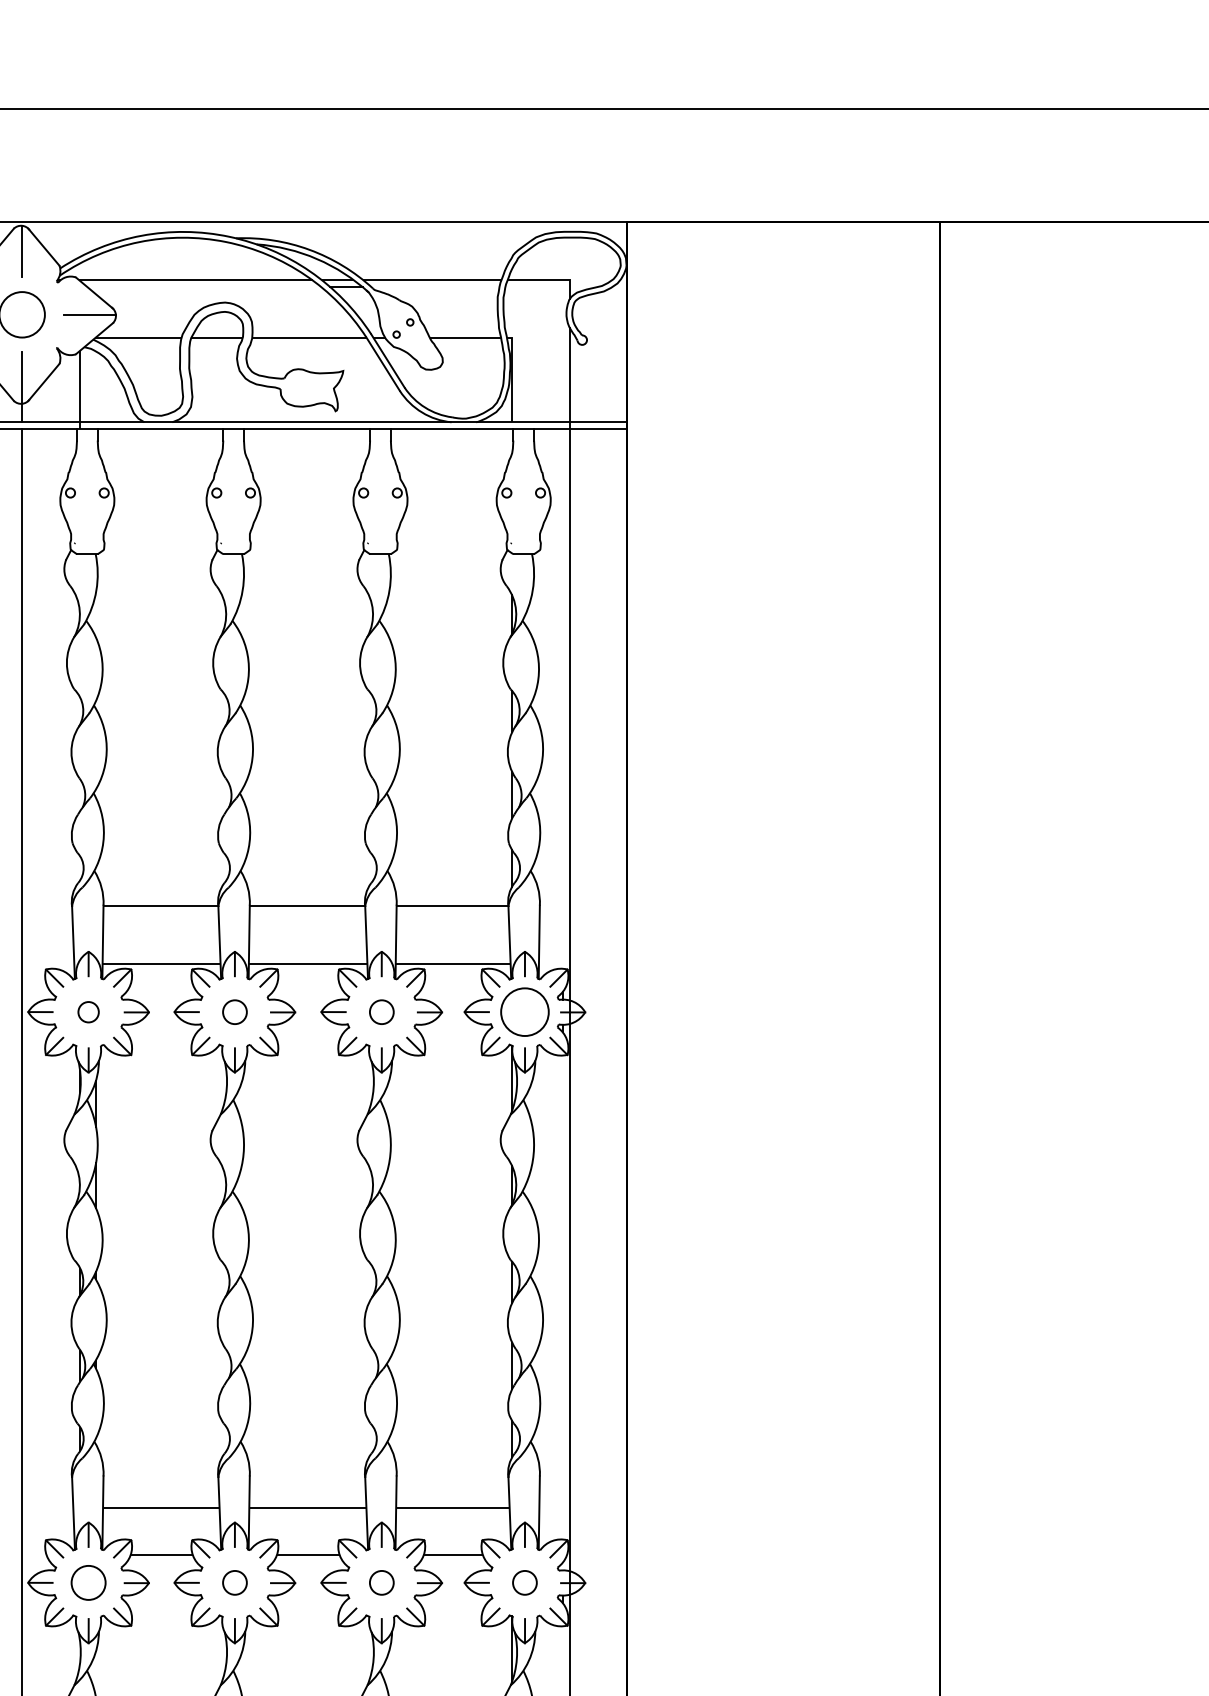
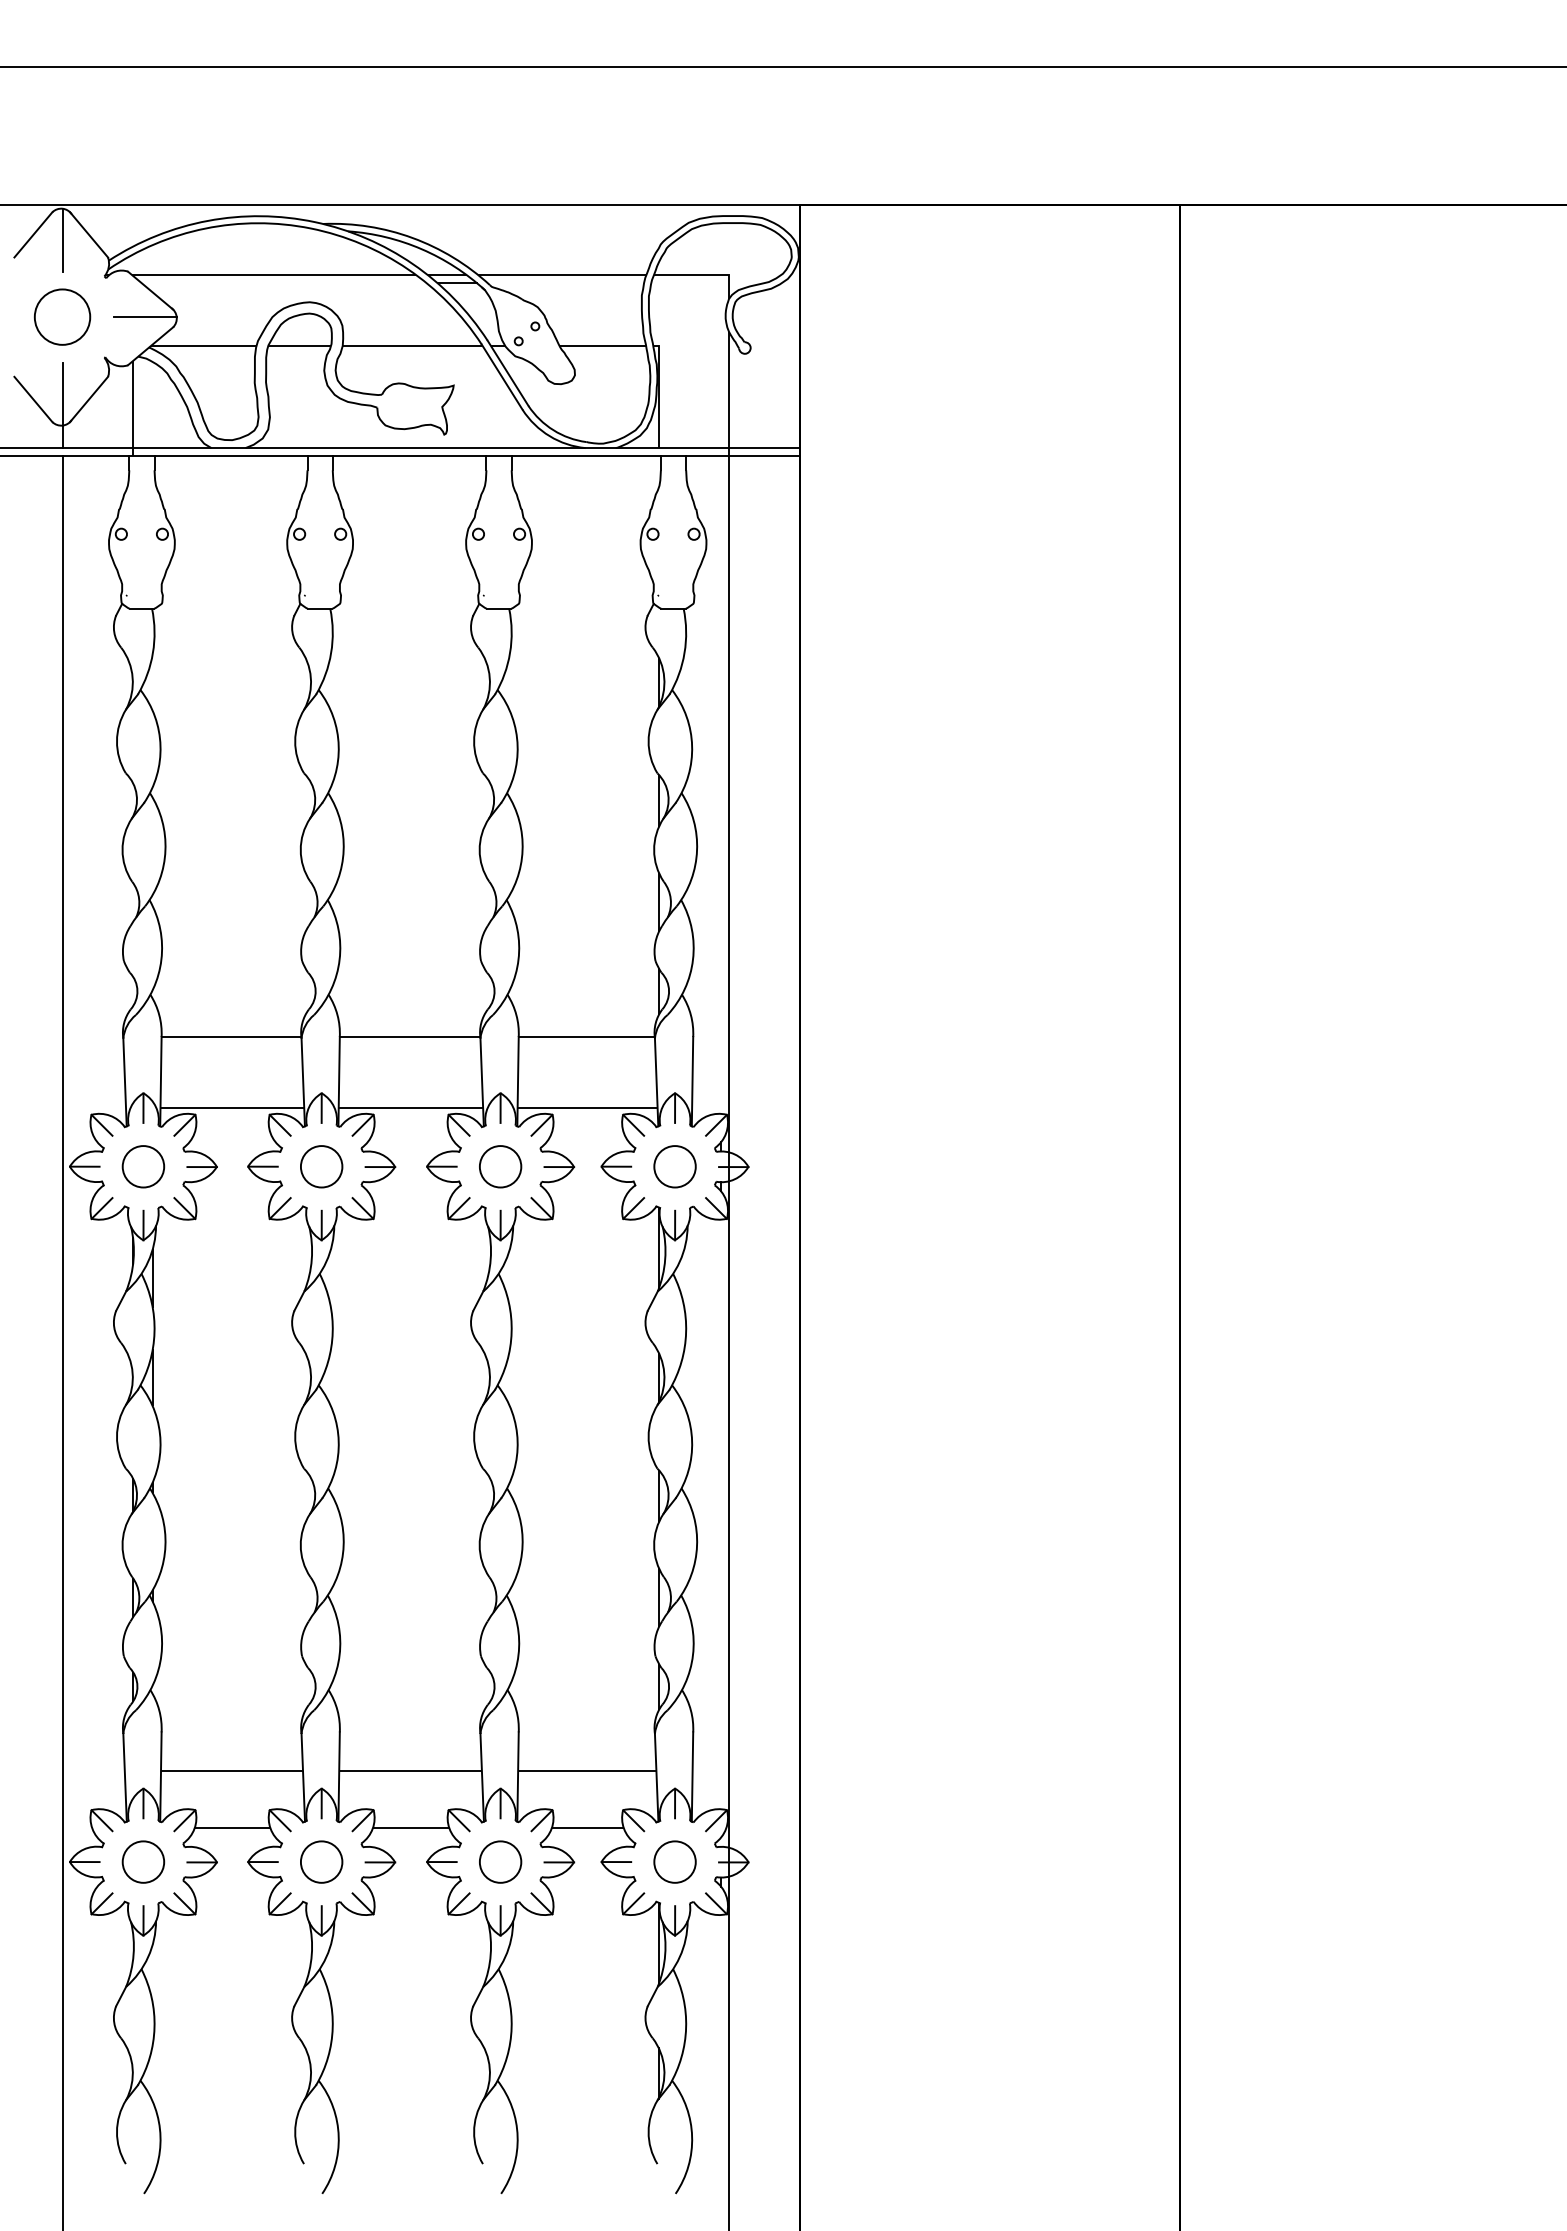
circle: (88, 1011) -> (143, 1166), size x1.67
circle: (234, 1011) -> (321, 1166), size x1.43
circle: (381, 1011) -> (500, 1166), size x1.43
circle: (524, 1011) -> (674, 1166), size x0.71
circle: (234, 1582) -> (321, 1861), size x1.43
circle: (381, 1582) -> (500, 1861), size x1.43
circle: (524, 1582) -> (674, 1861), size x1.43

